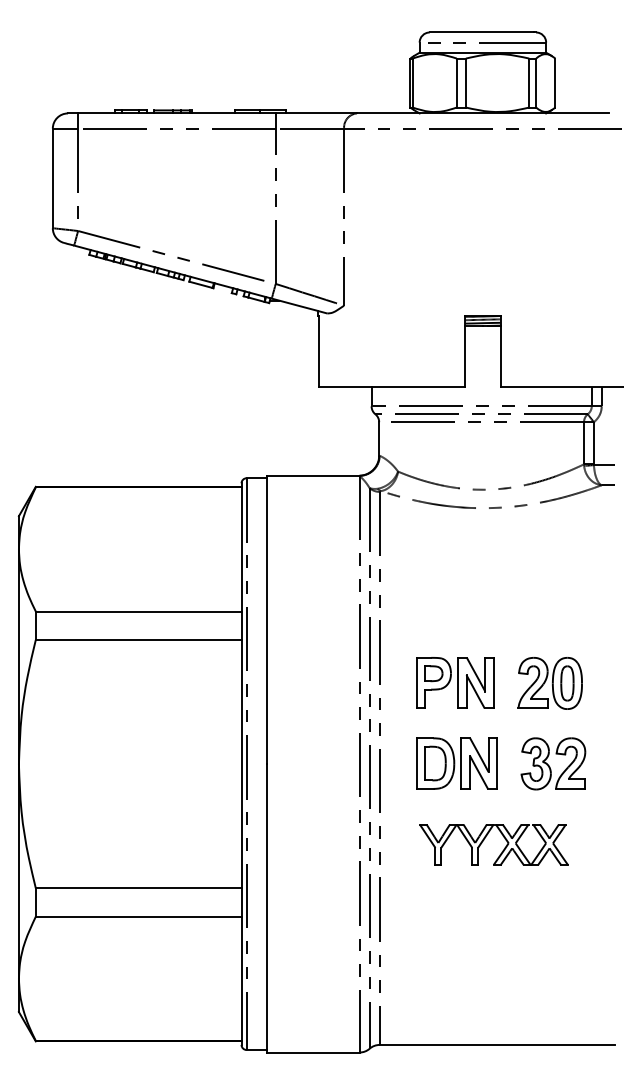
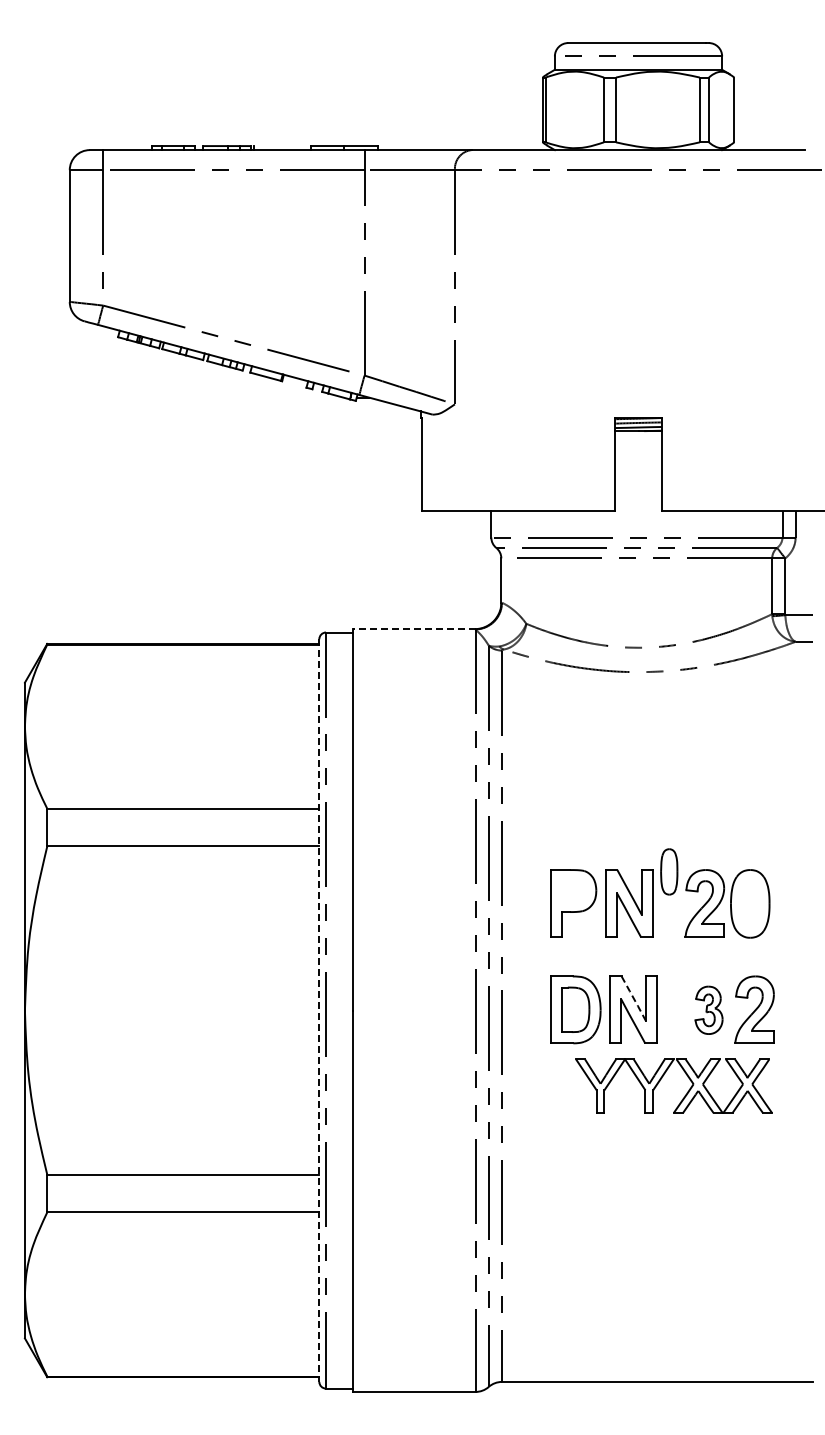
line: (312, 475) -> (413, 629), solid -> dashed
part: (433, 673) -> (573, 890), removed
part: (567, 683) -> (669, 871), moved
line: (479, 755) -> (634, 999), solid -> dashed
line: (241, 764) -> (319, 1011), solid -> dashed
part: (535, 764) -> (708, 1010), size x0.7
part: (485, 838) -> (662, 1078), moved

